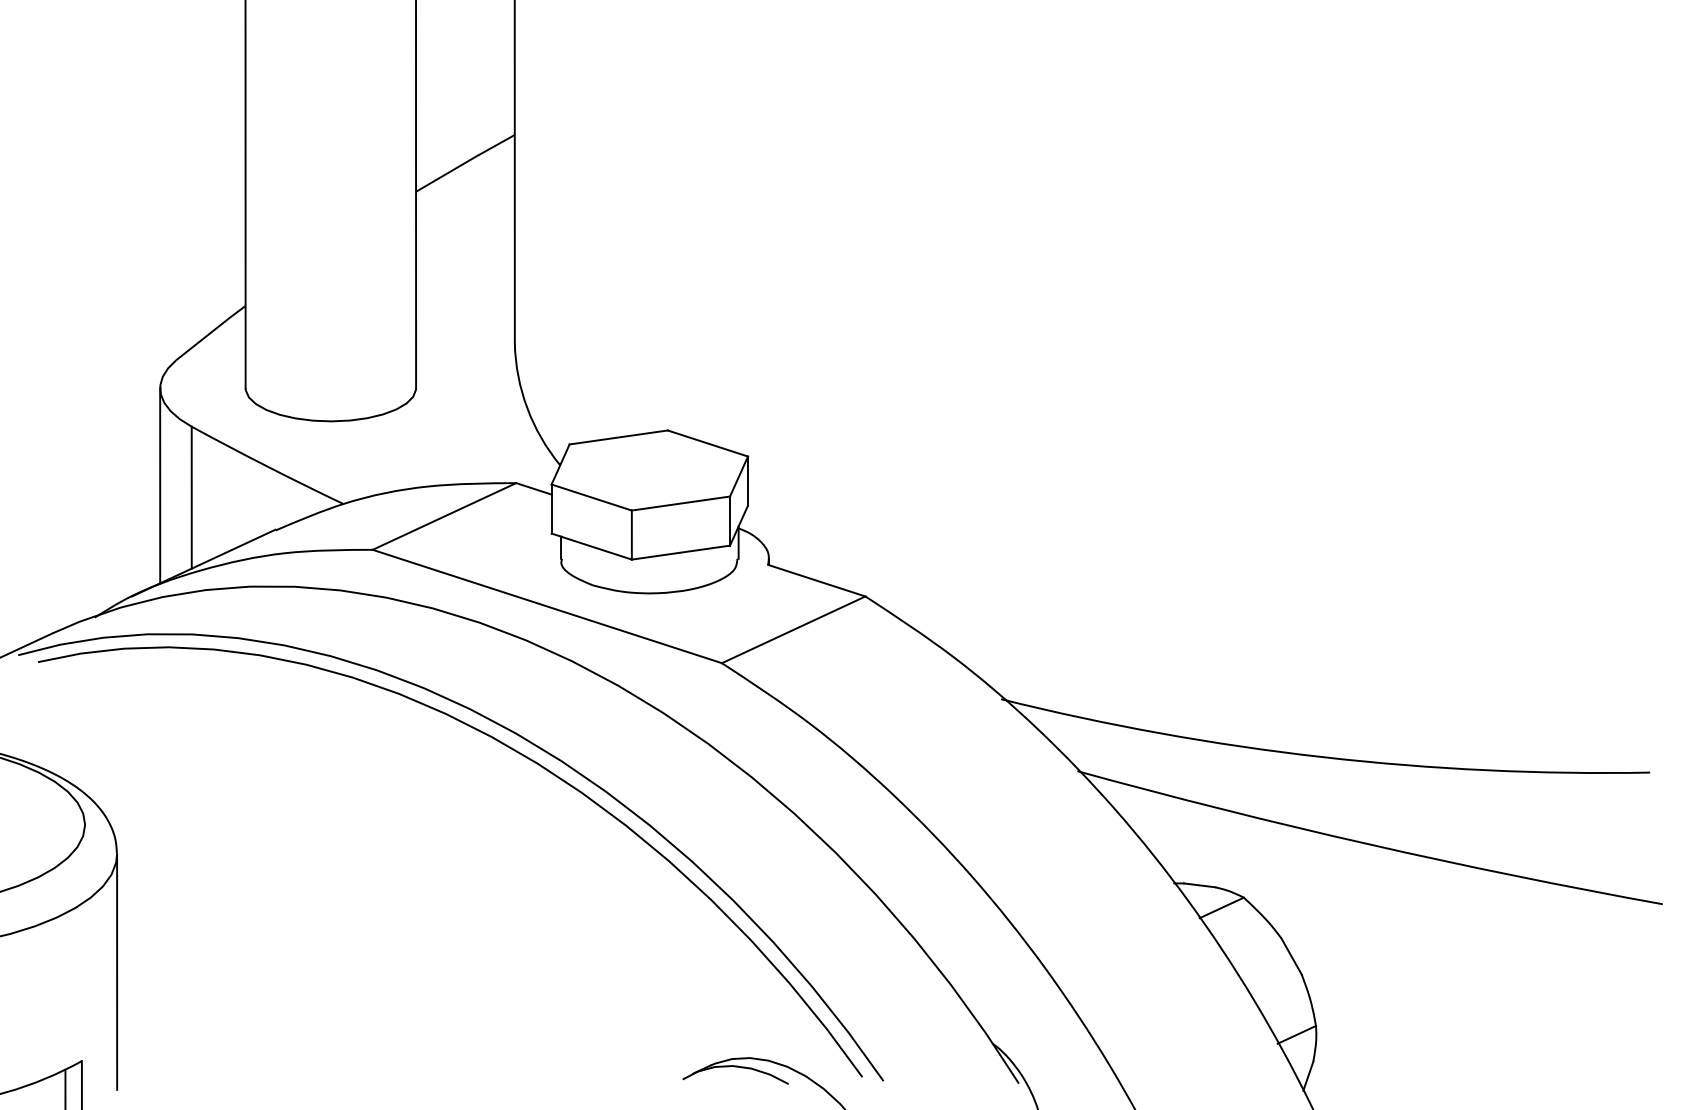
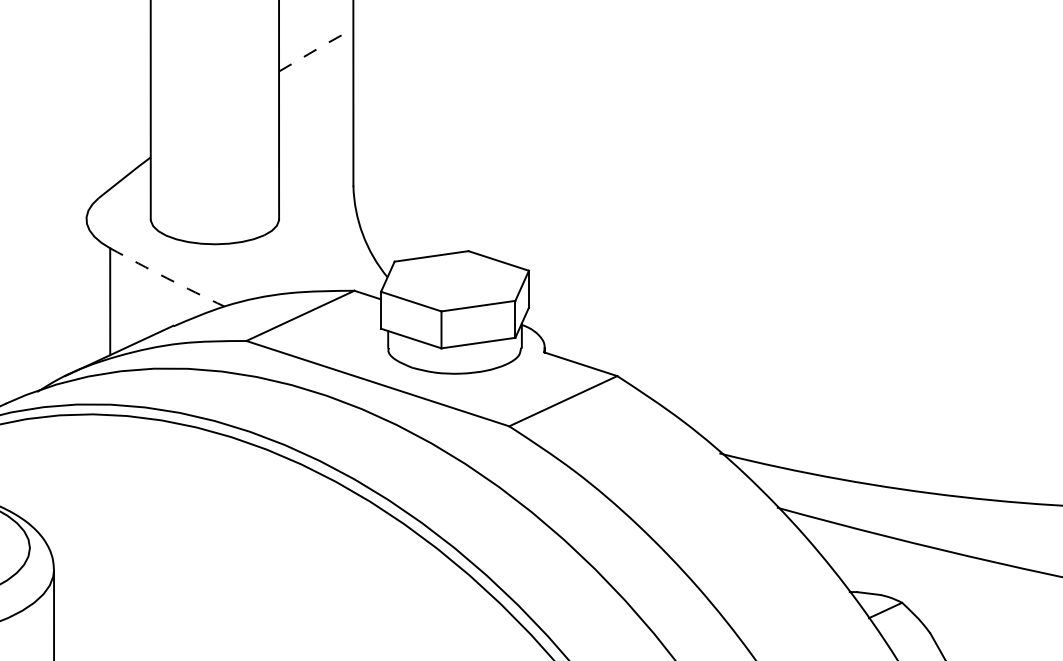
line: (465, 162) -> (316, 49), solid -> dashed
arc: (267, 466) -> (167, 278), solid -> dashed
line: (160, 485) -> (86, 292), removed

